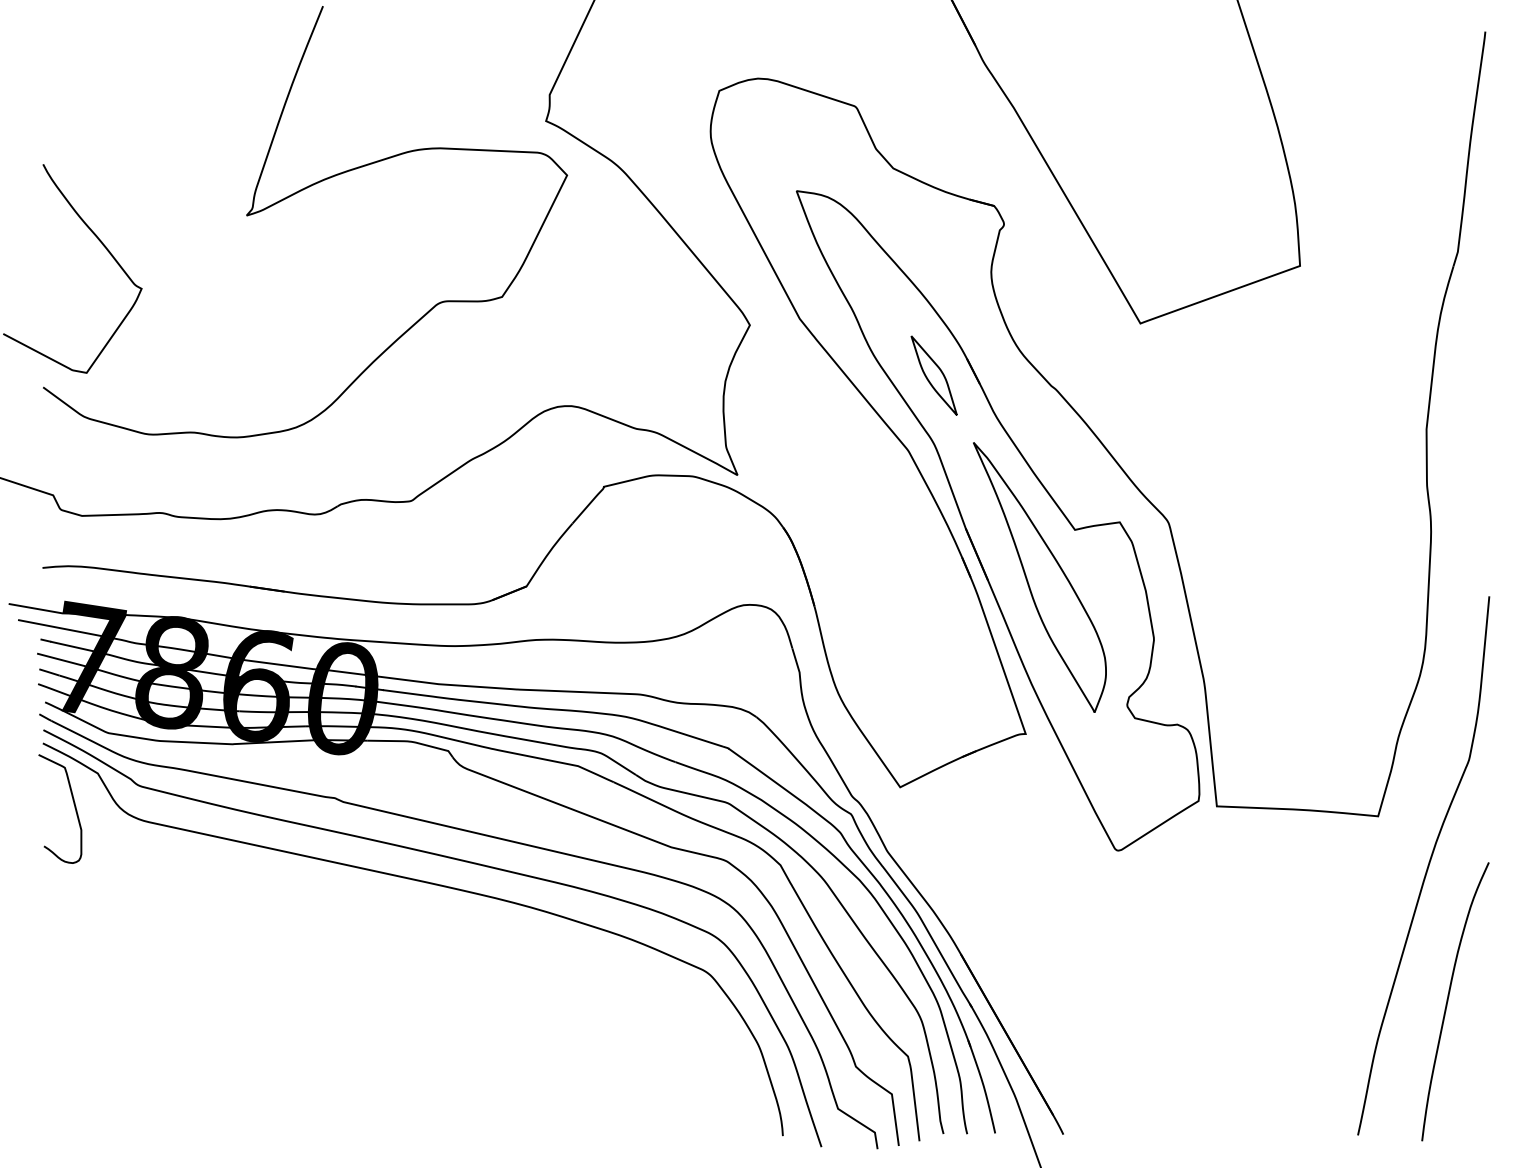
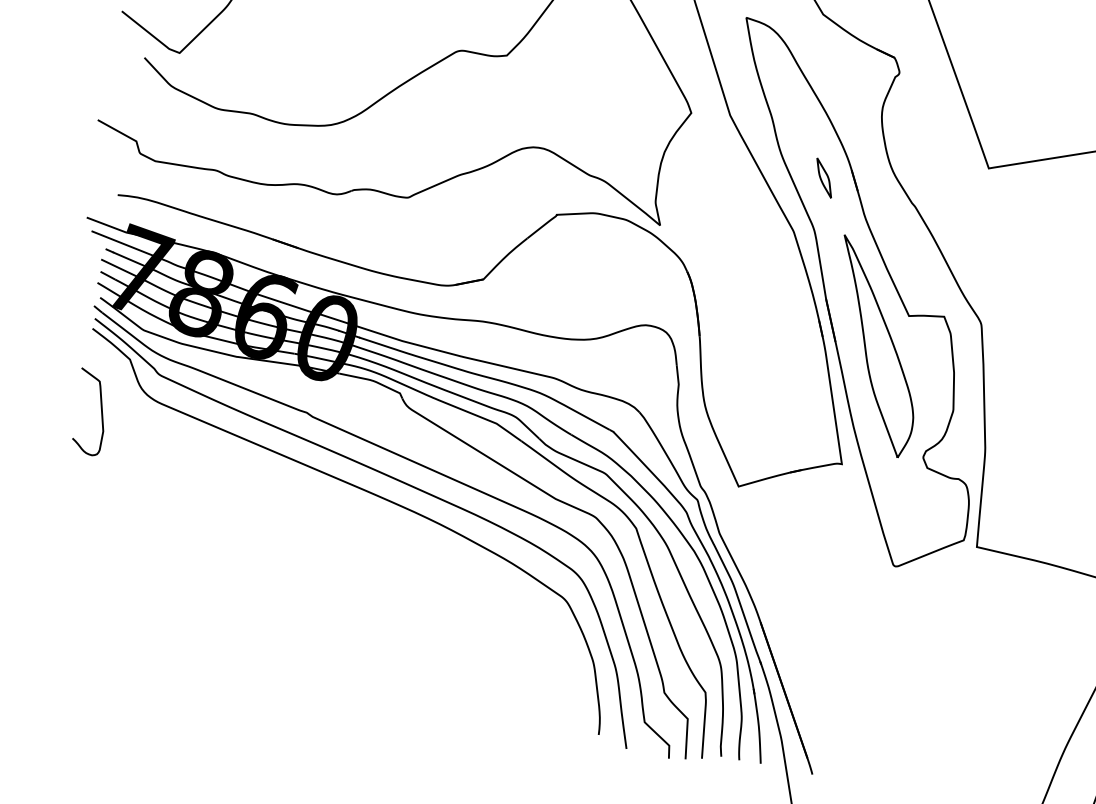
part: (933, 375) -> (823, 177), size x0.6
curve: (73, 804) -> (101, 410), moved

